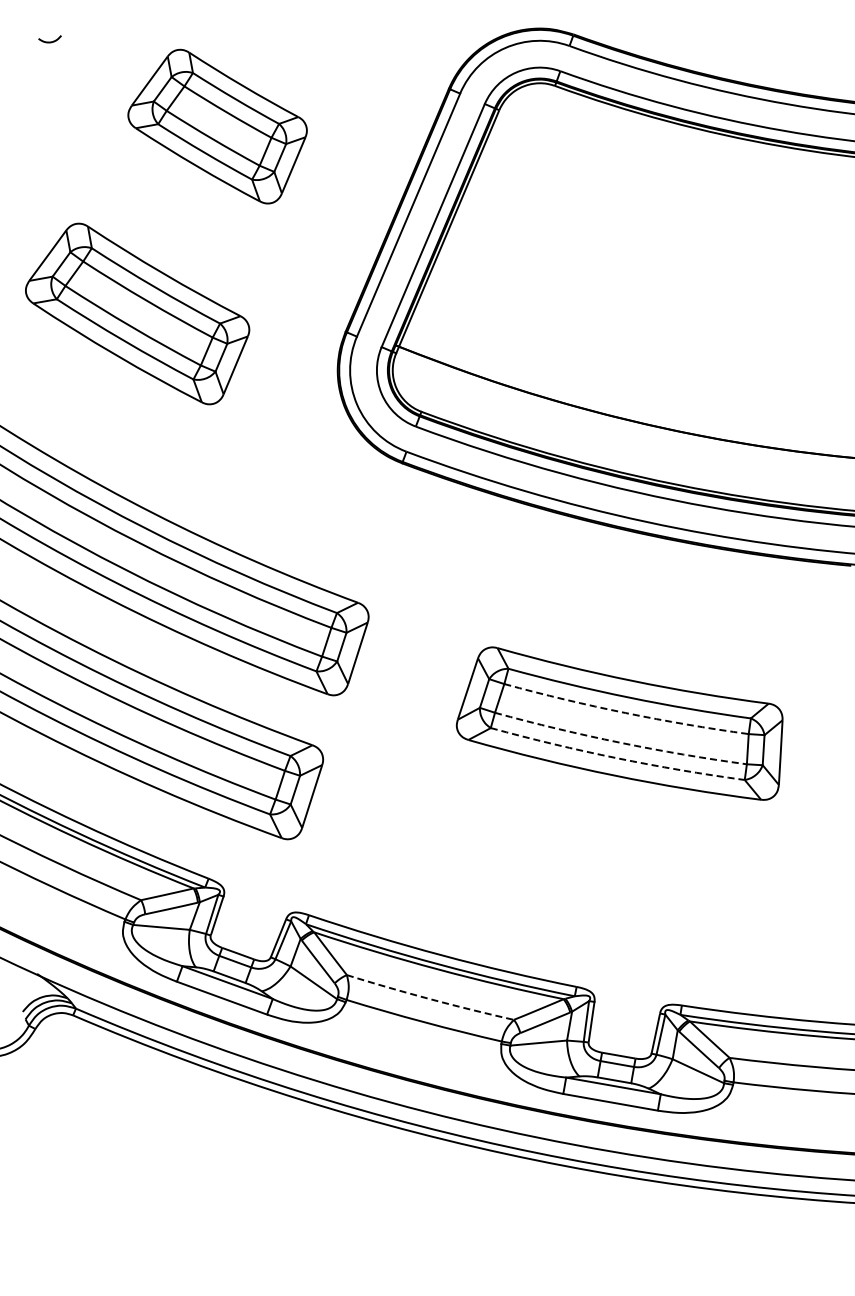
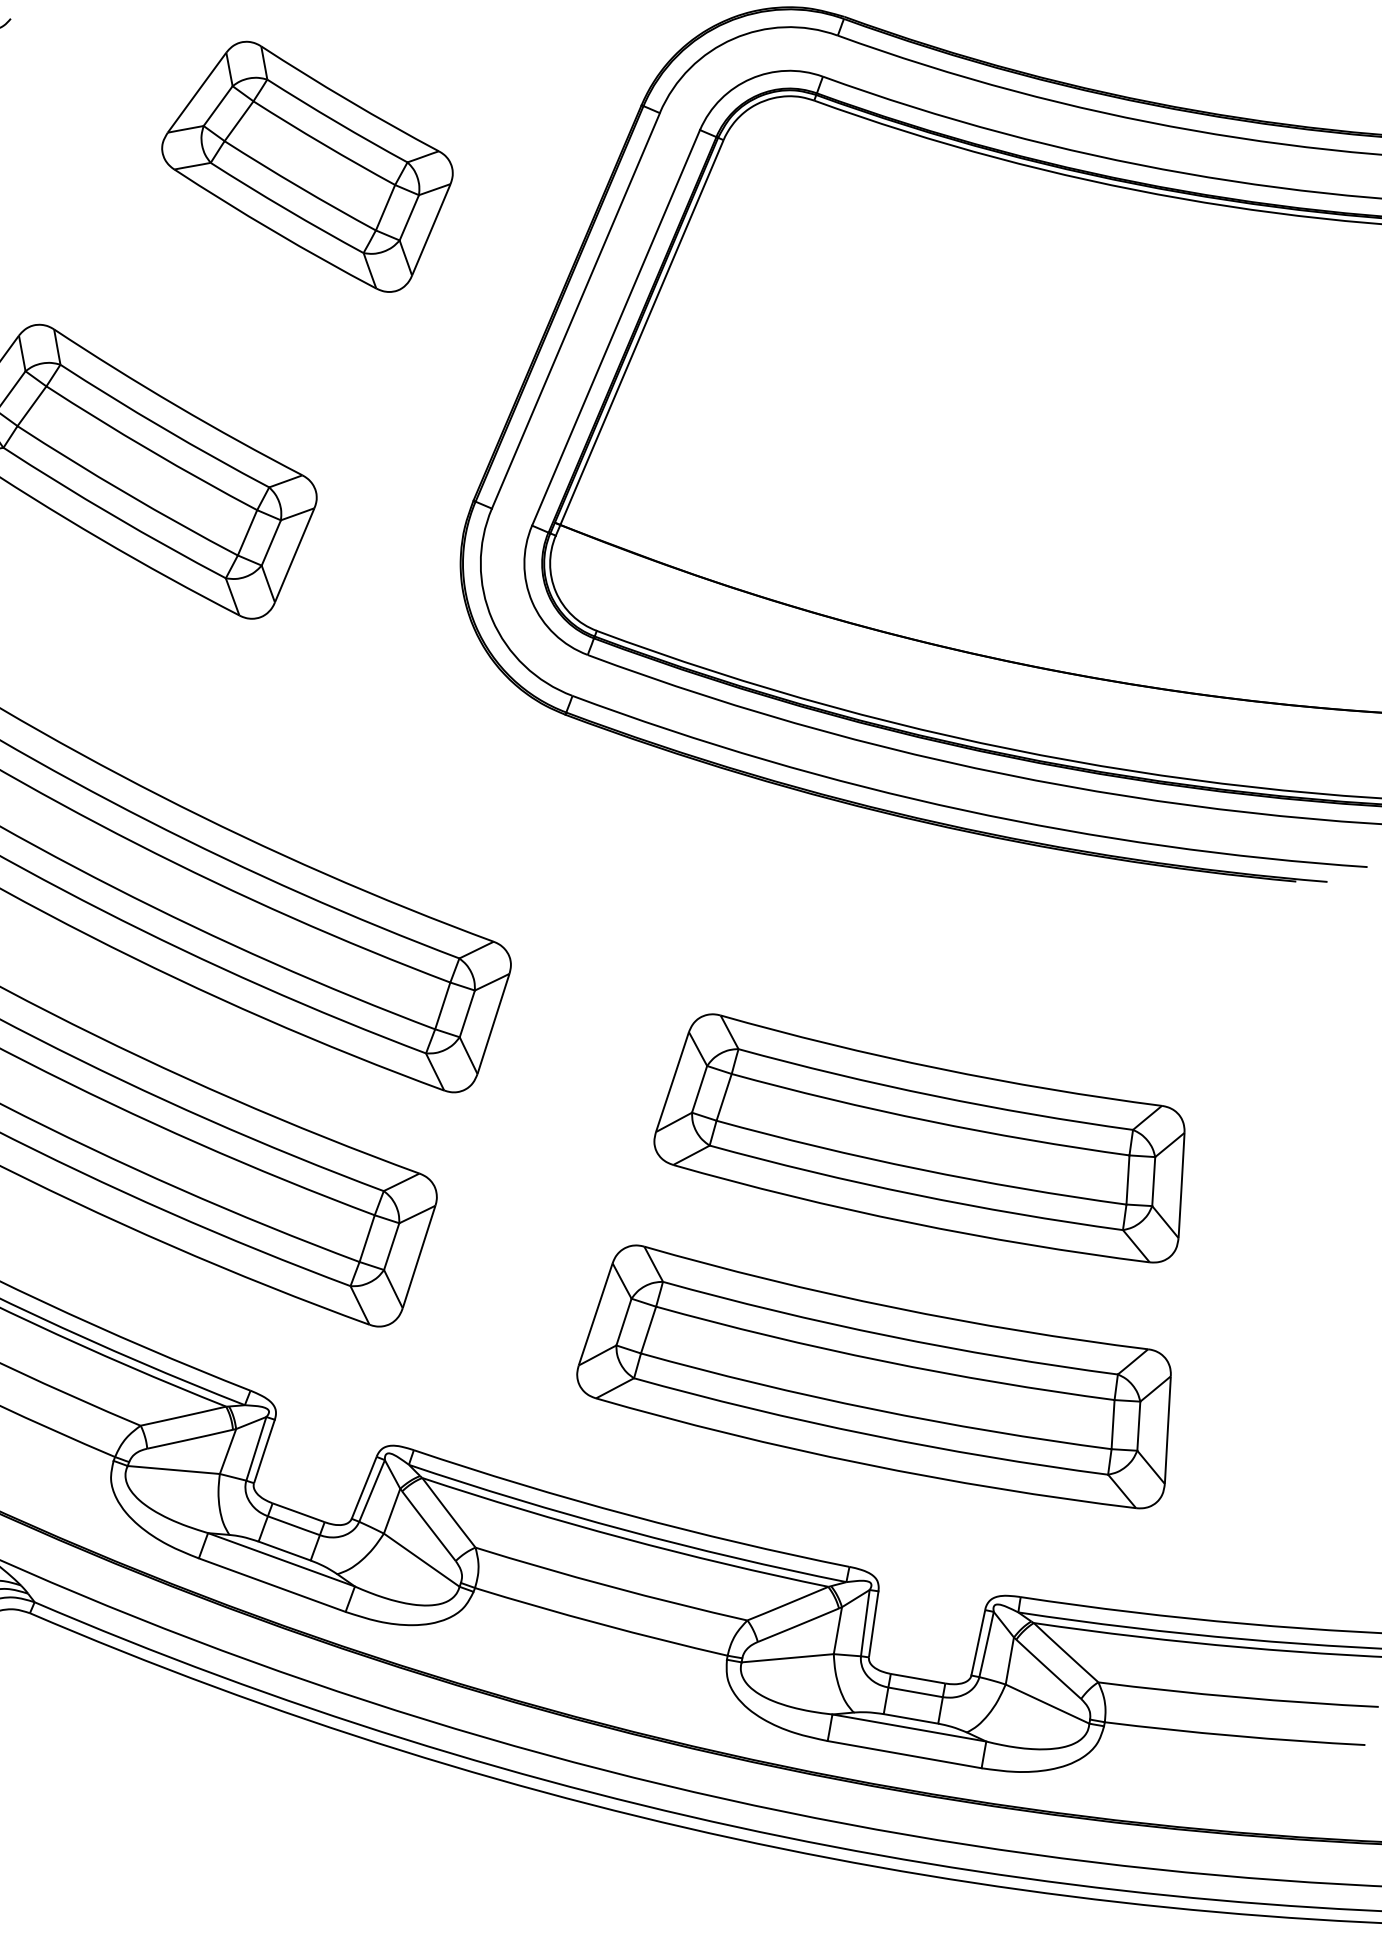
part: (217, 126) -> (307, 166), moved
arc: (625, 713) -> (928, 1121), dashed -> solid
arc: (620, 742) -> (920, 1169), dashed -> solid
arc: (616, 758) -> (914, 1195), dashed -> solid
part: (591, 869) -> (873, 1375), added
arc: (430, 999) -> (611, 1587), dashed -> solid

